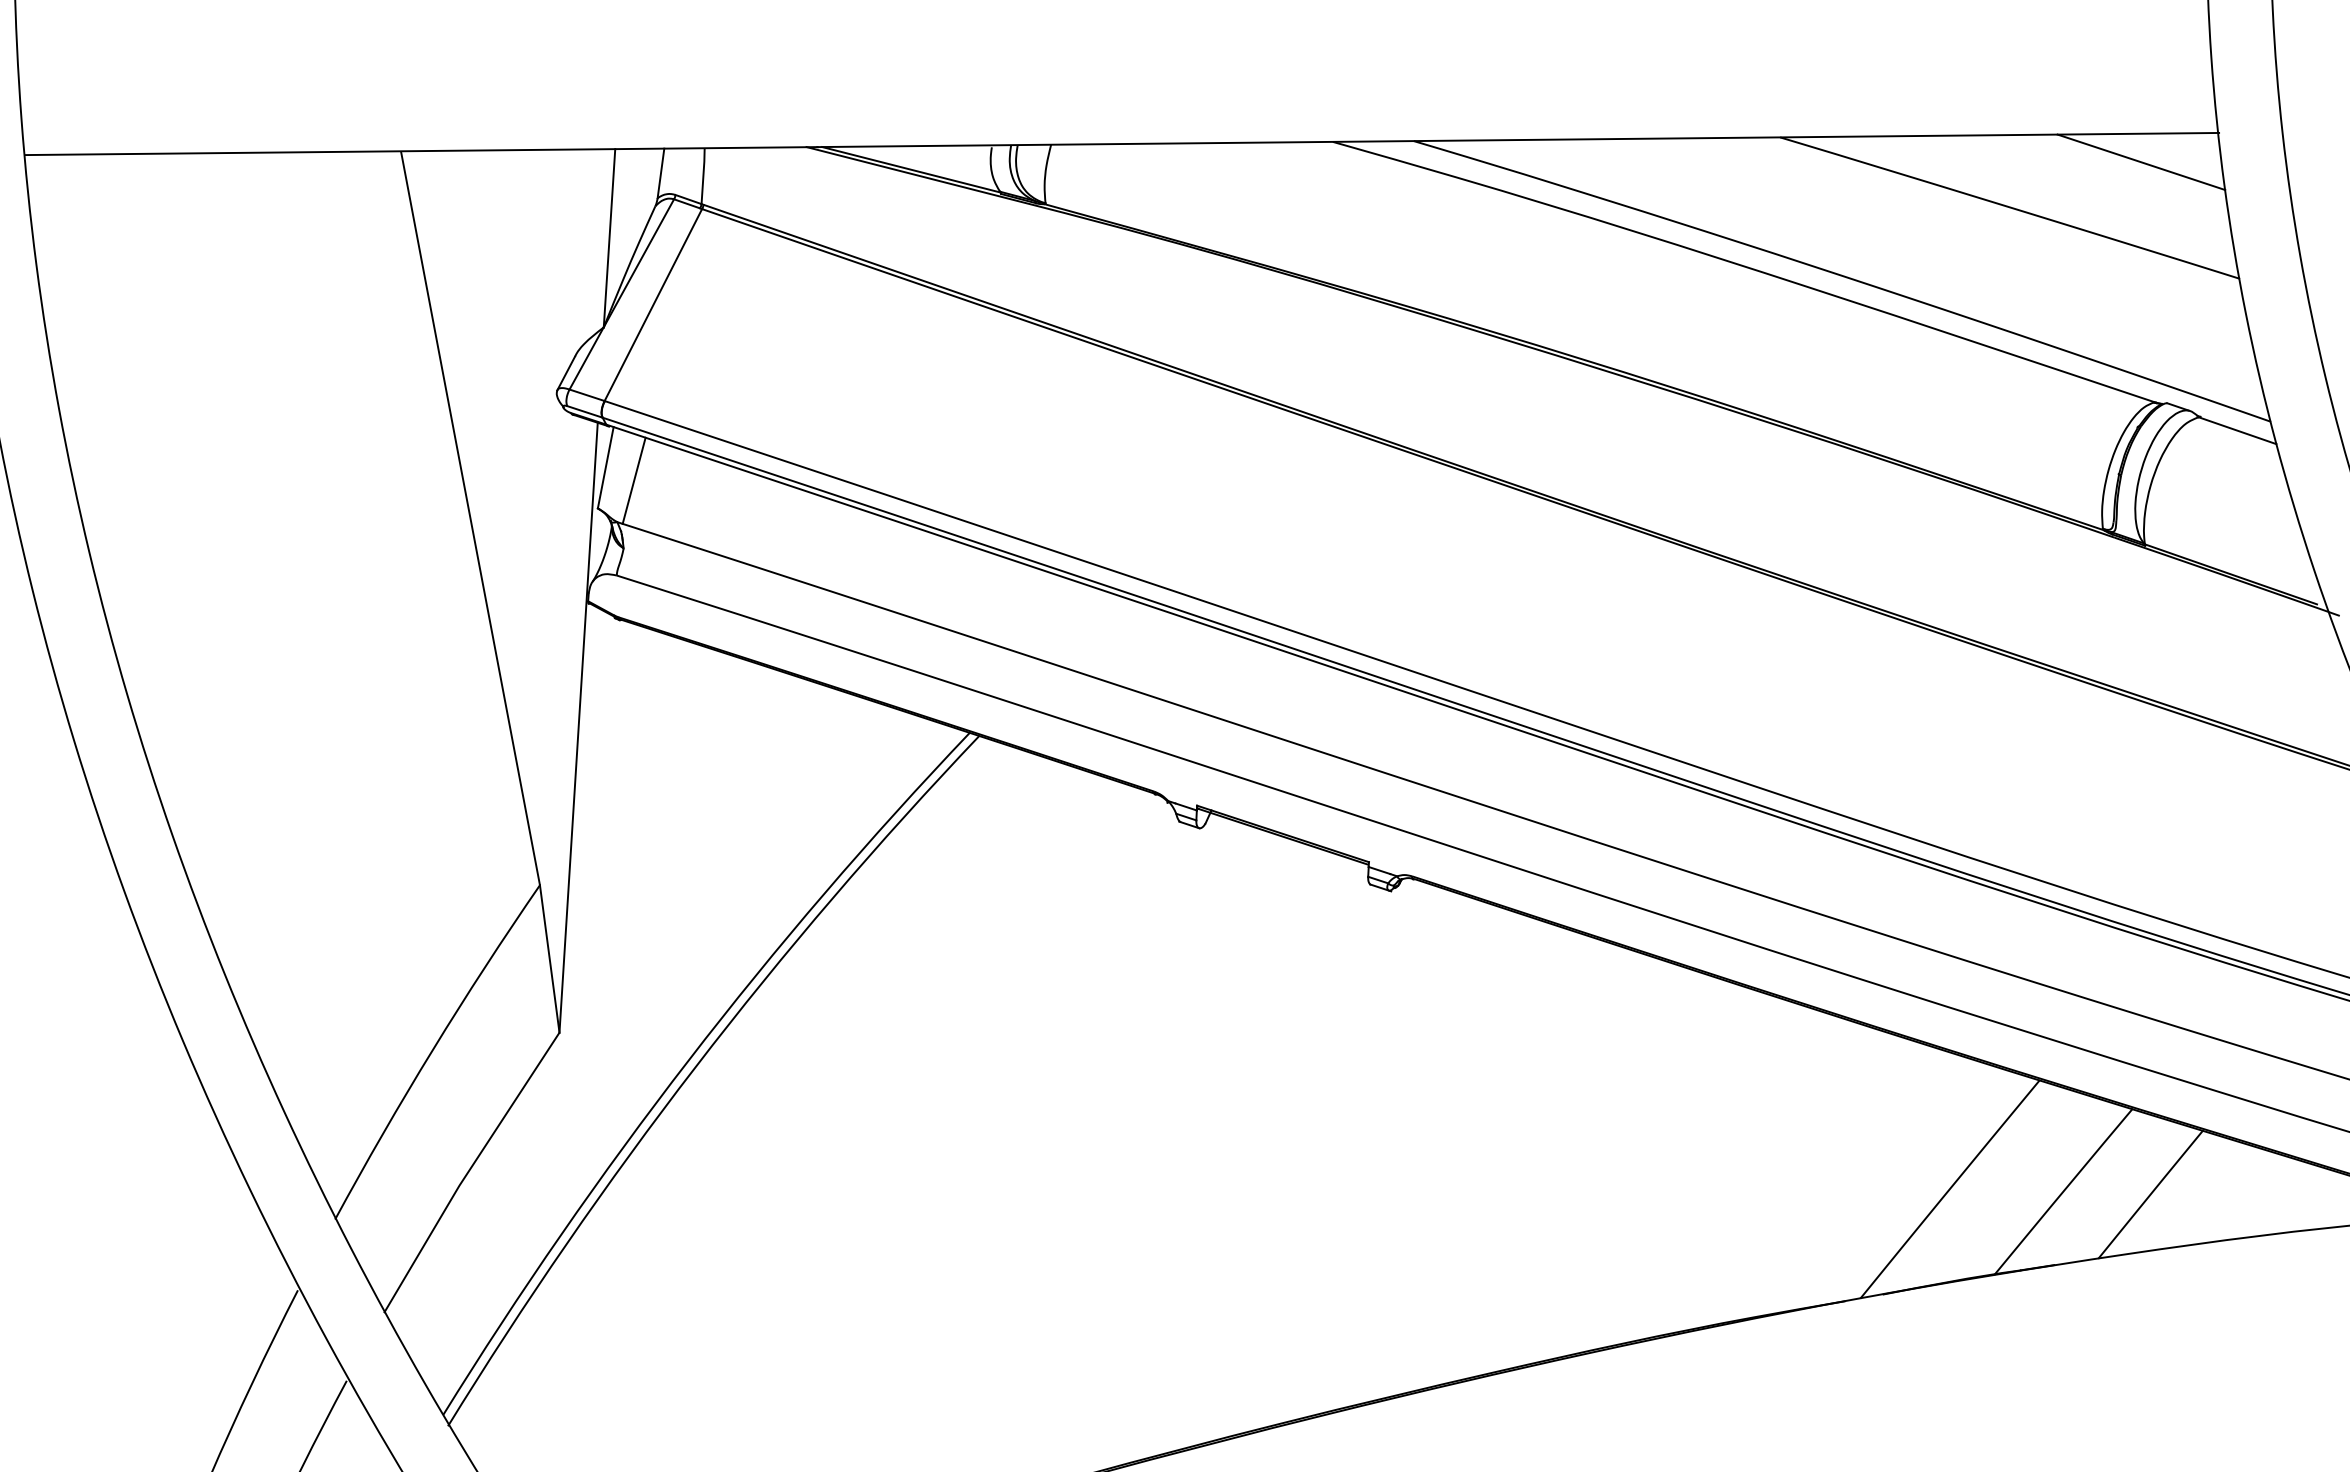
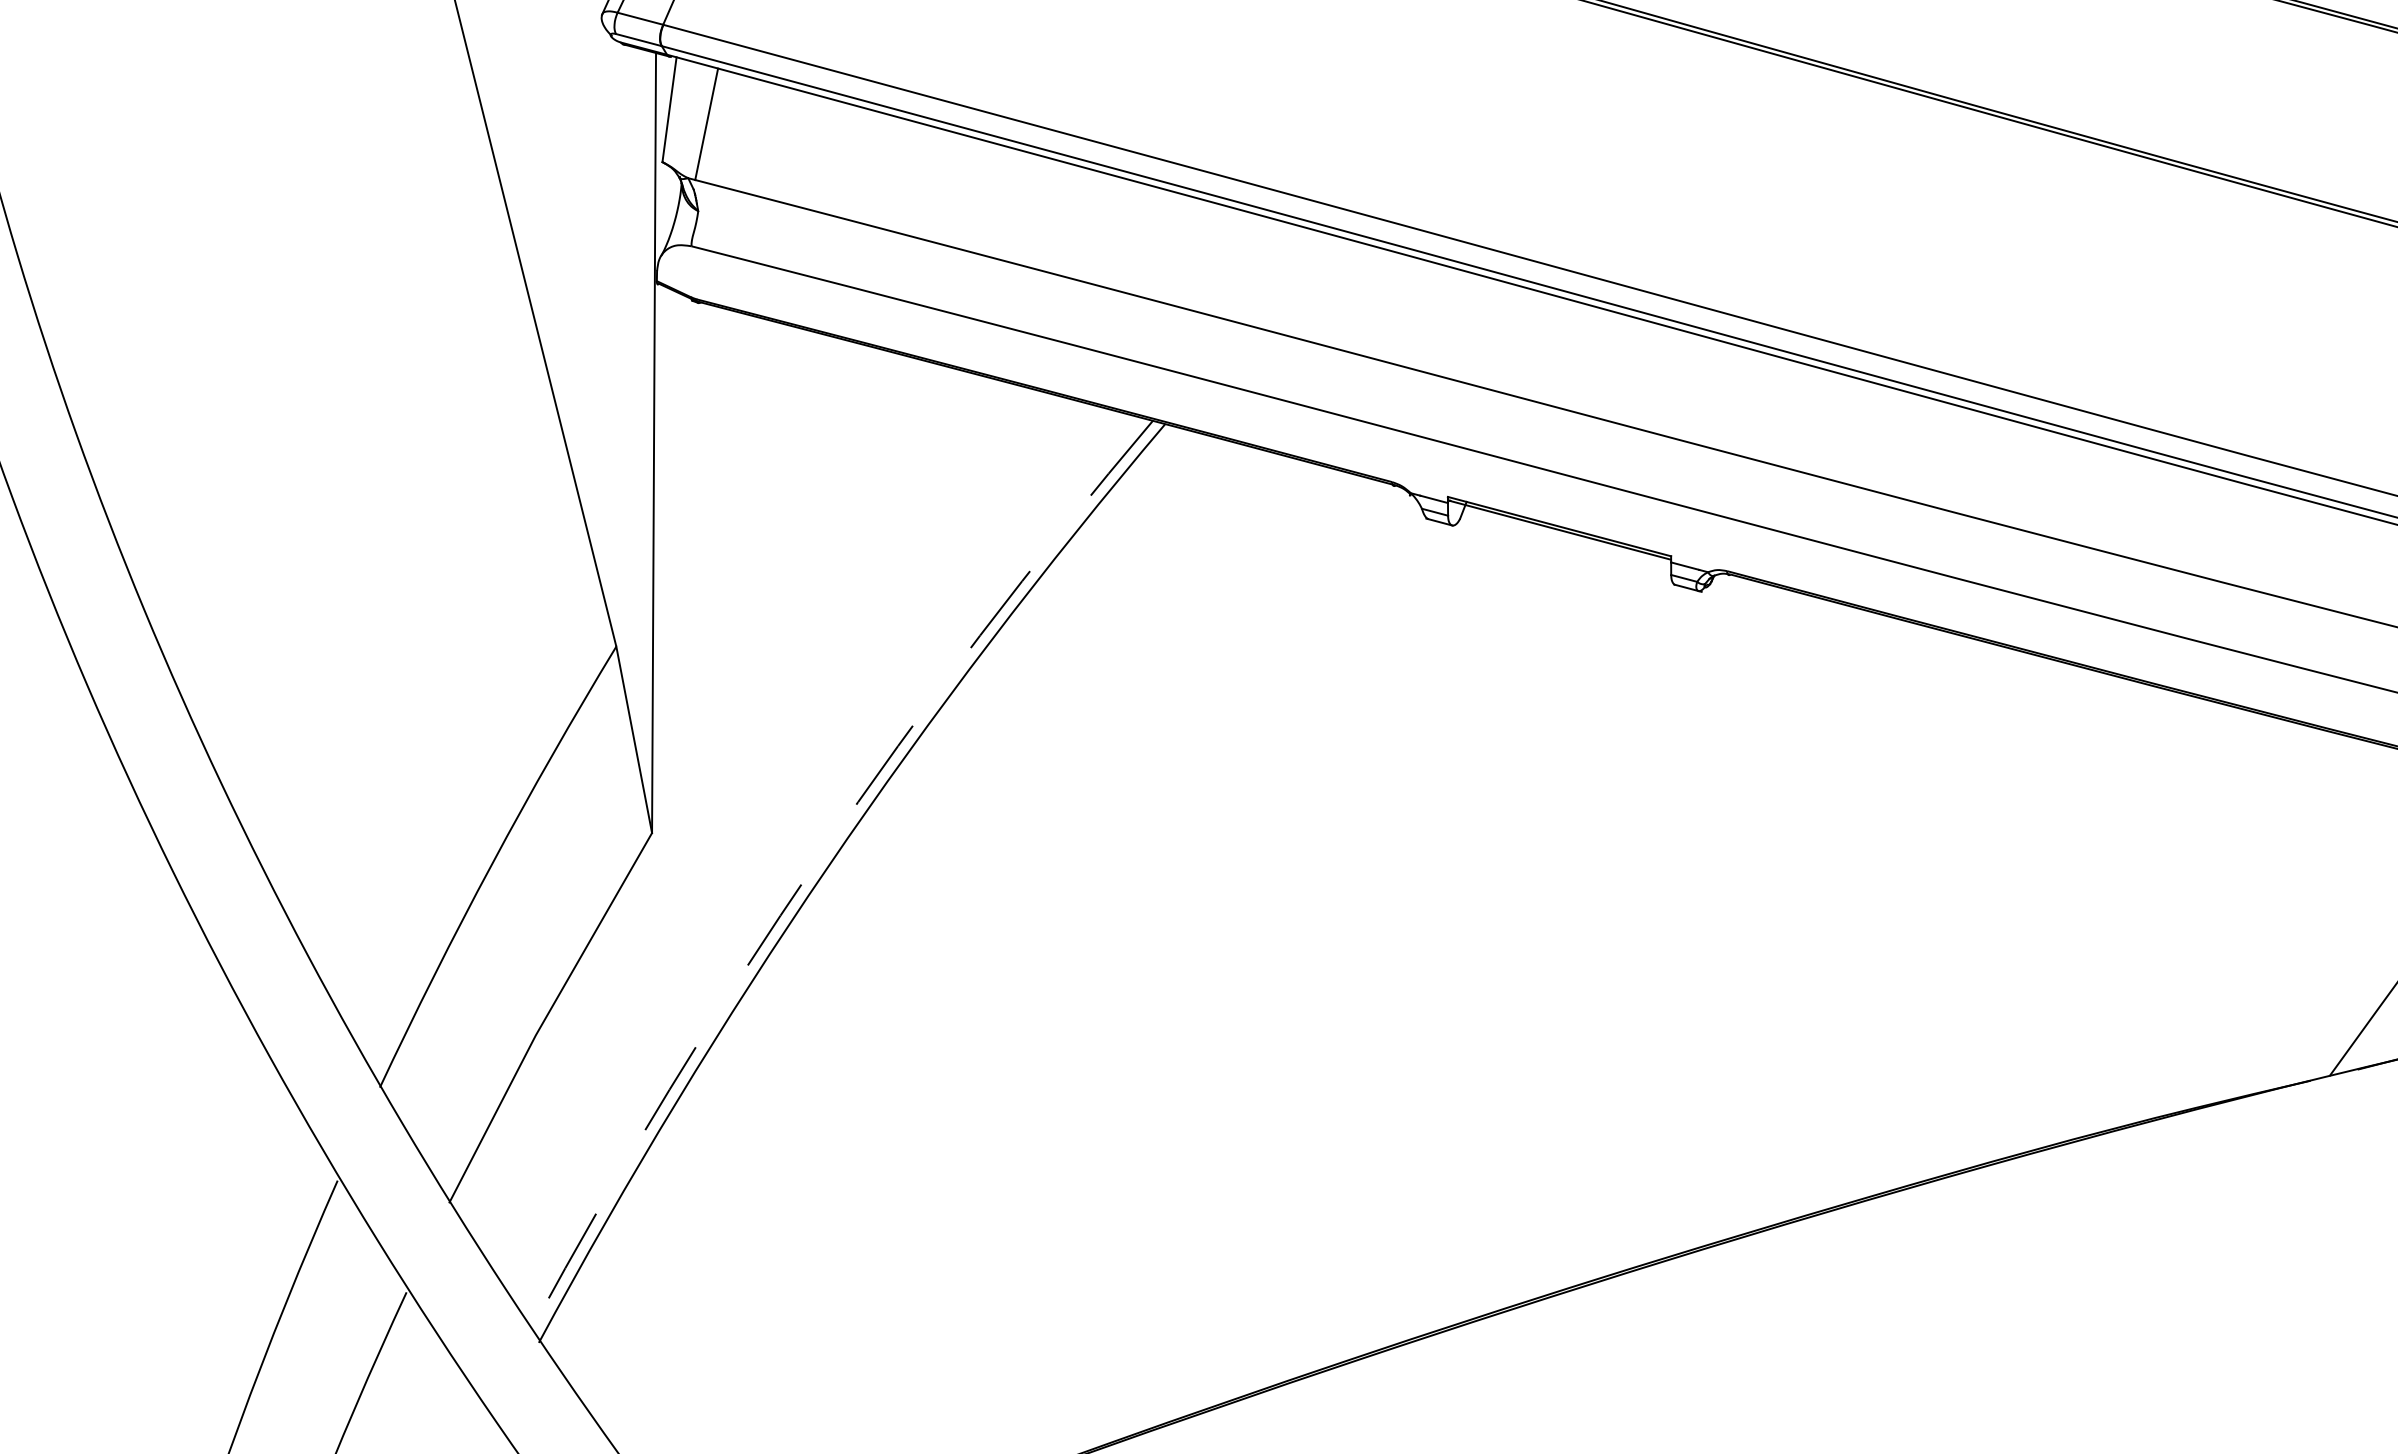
arc: (688, 1060) -> (818, 859), solid -> dashed

